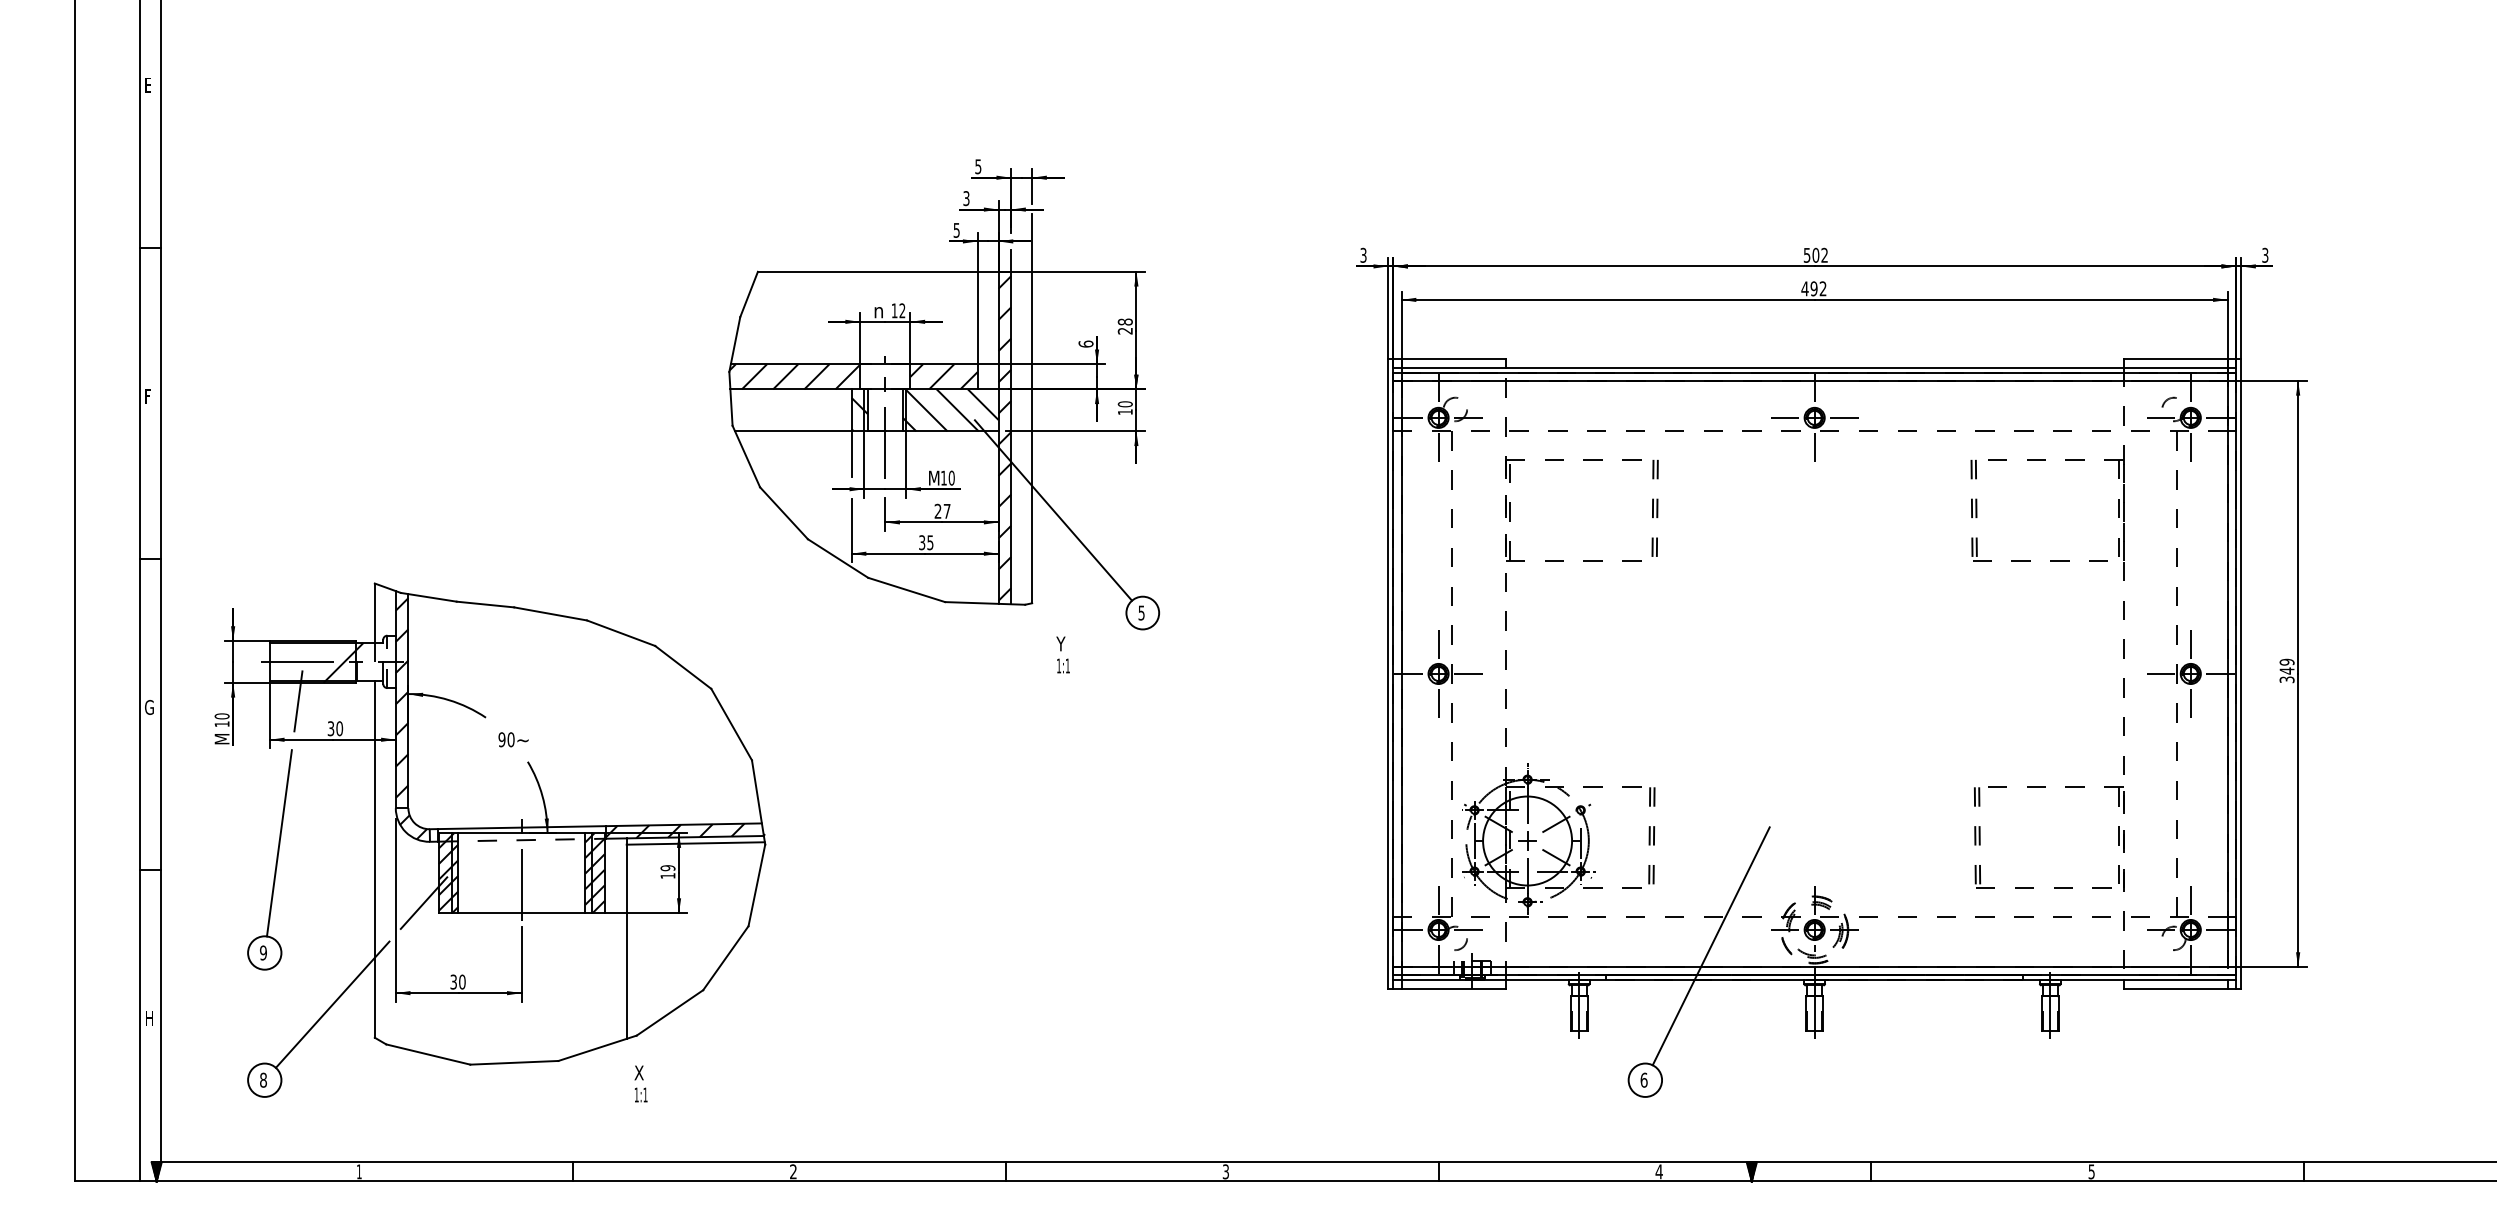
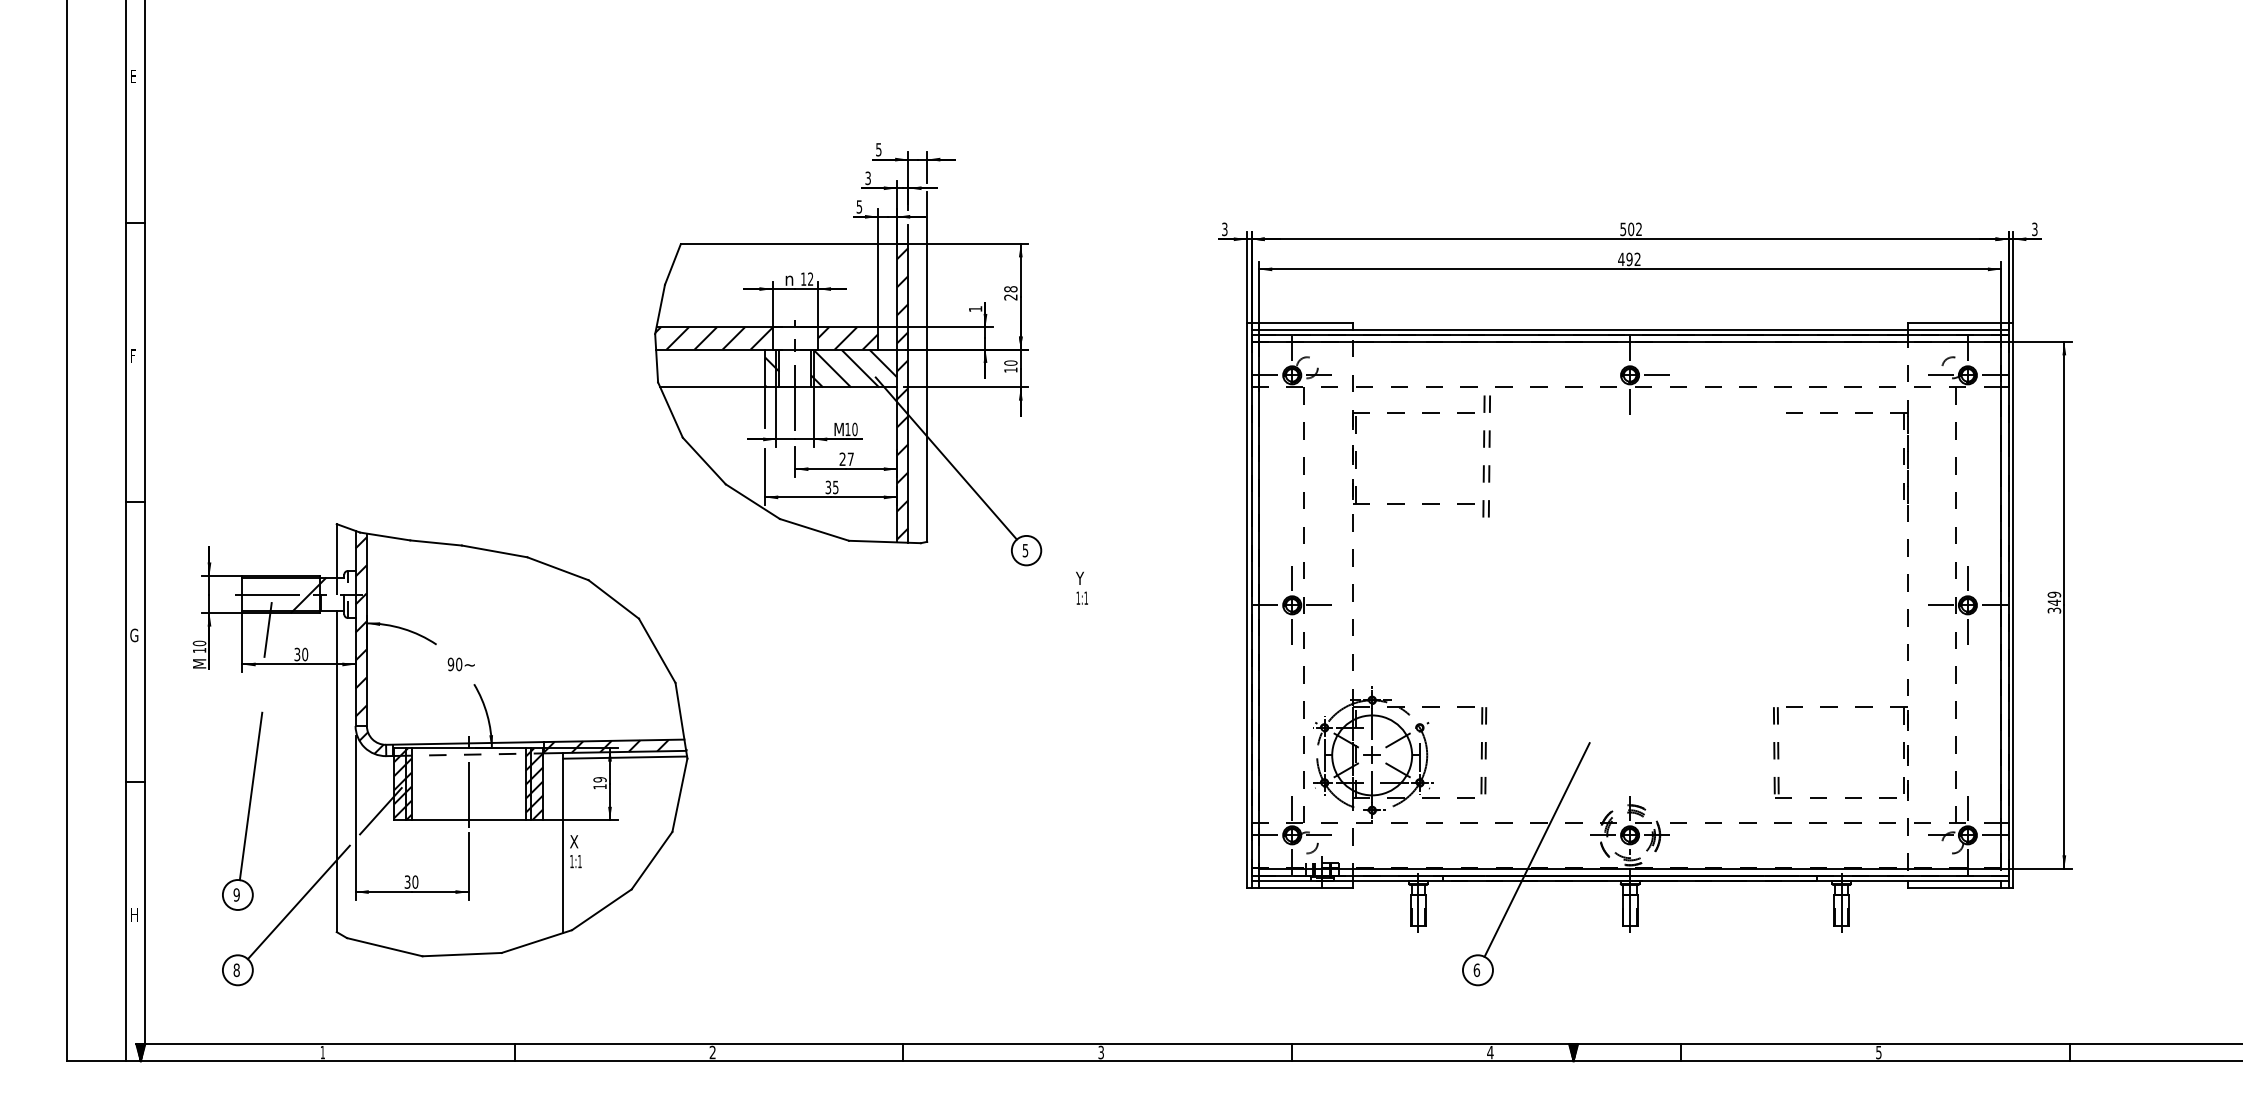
text: (1085, 343) -> (975, 308), 6 -> 1
line: (1785, 418) -> (1603, 375), removed
line: (1438, 447) -> (1292, 401), removed
line: (2190, 447) -> (1967, 401), removed
part: (1654, 508) -> (1486, 456), size x1.4
part: (2030, 560) -> (1823, 503), removed
text: (1062, 654) -> (1081, 587), moved
part: (269, 858) -> (242, 810), moved
text: (640, 1083) -> (575, 851), moved

